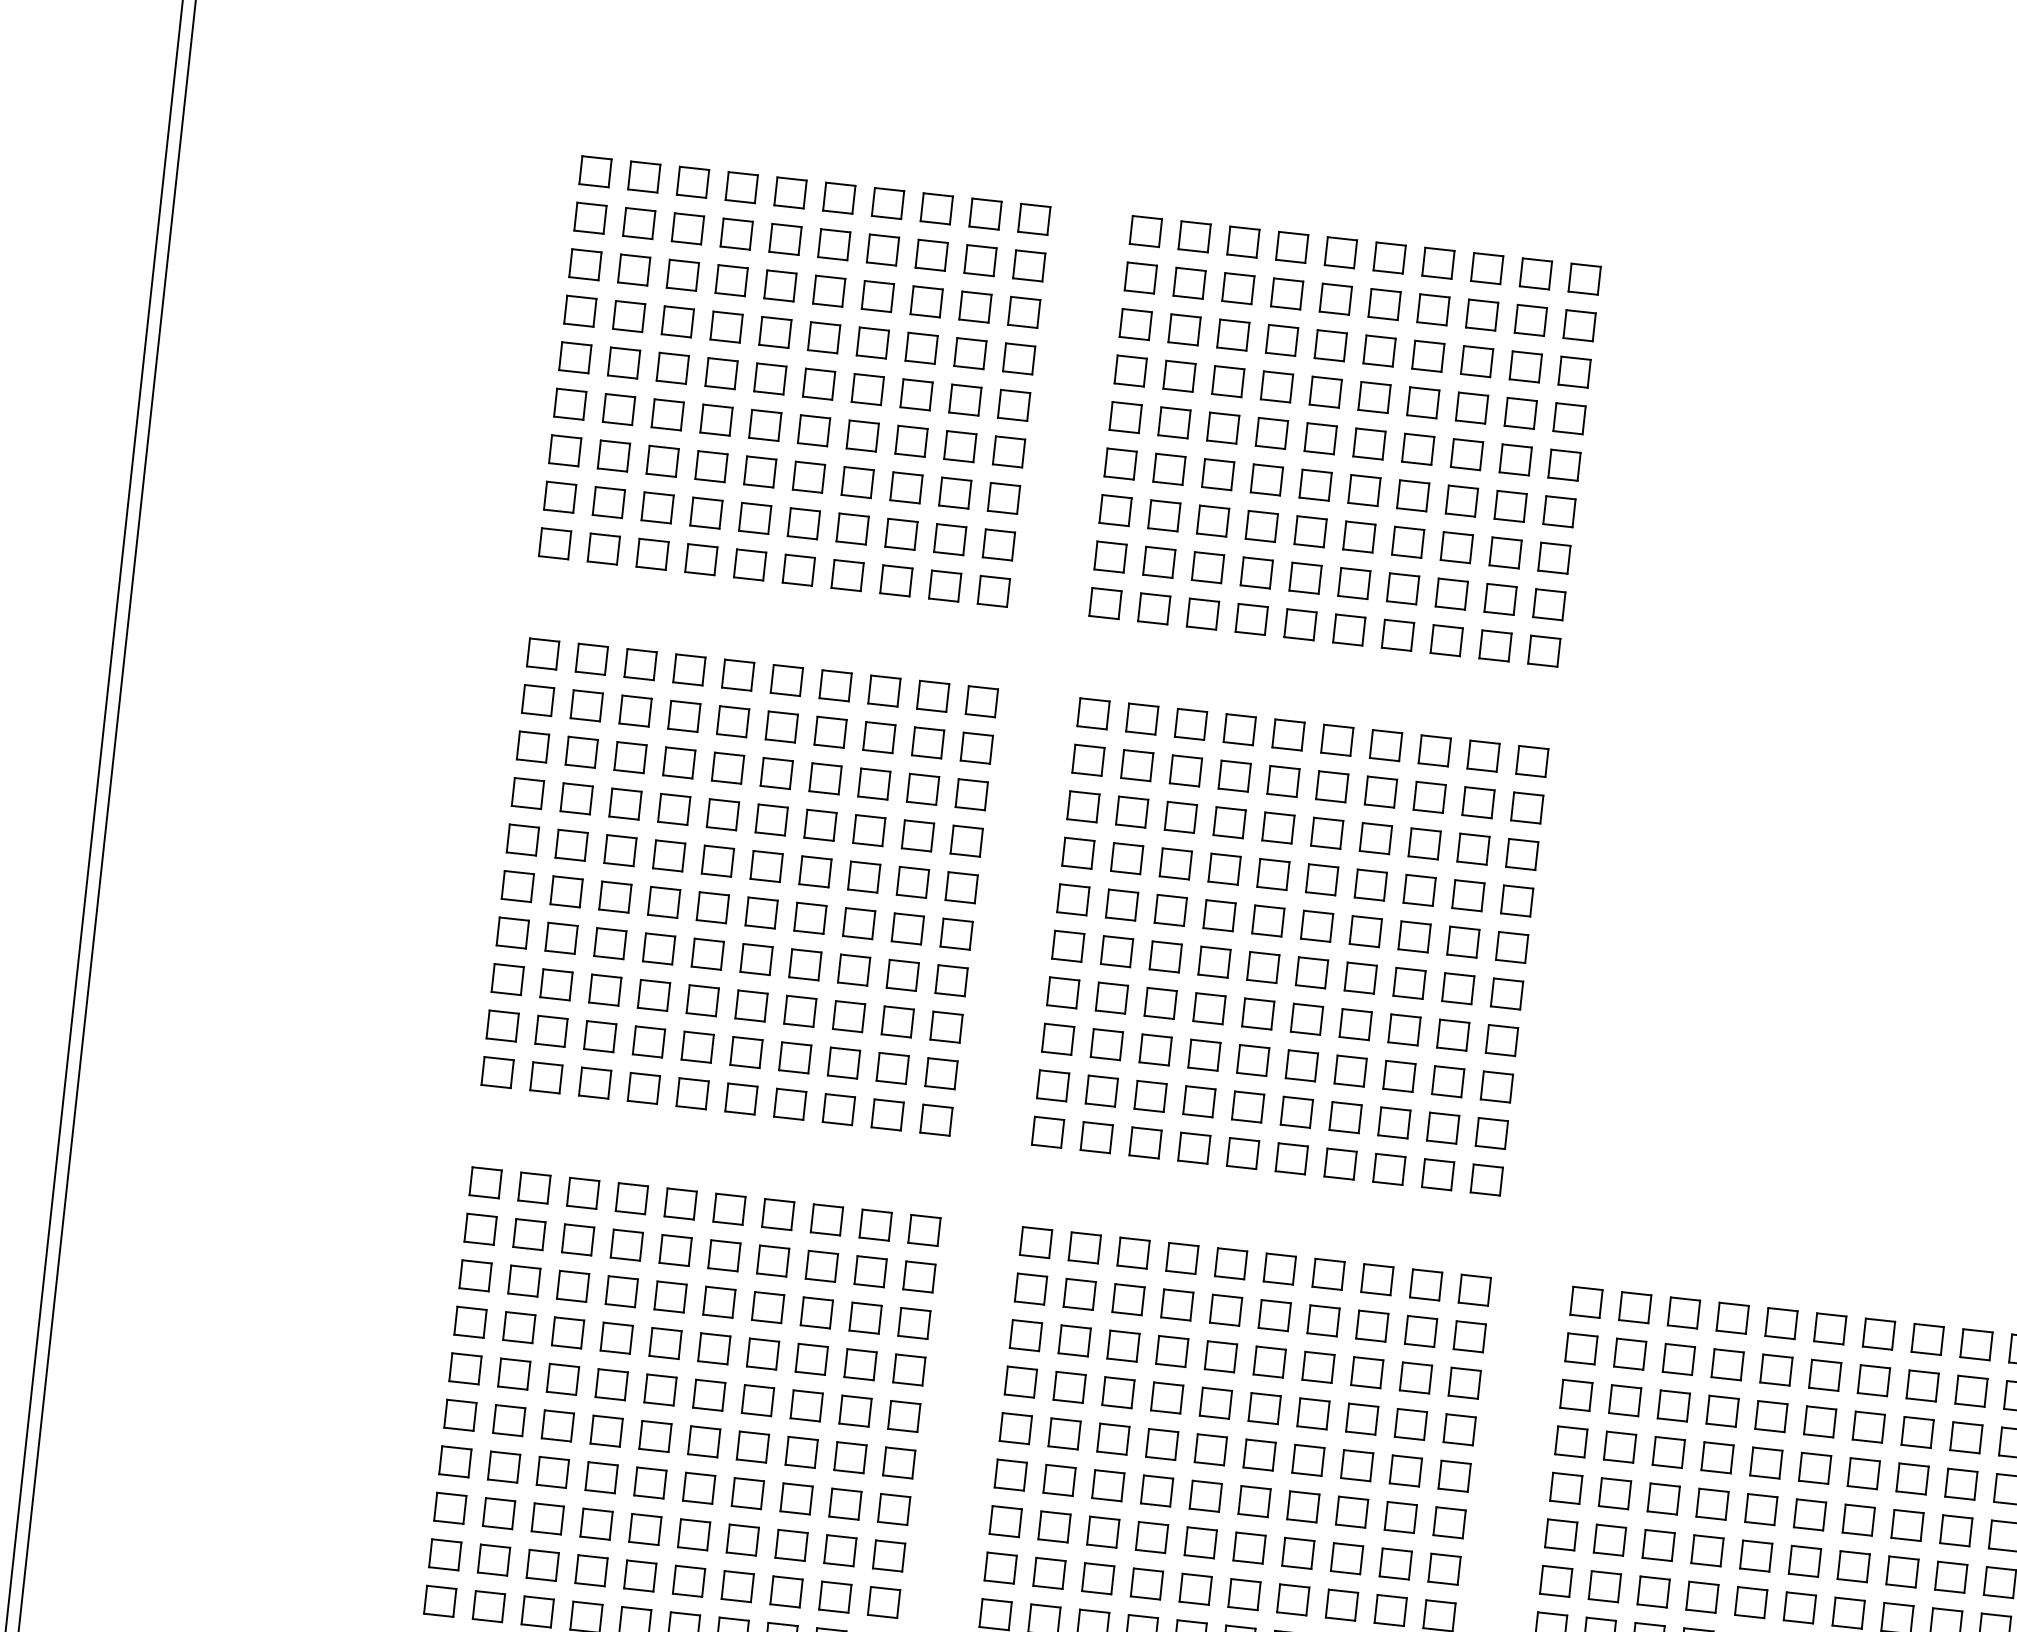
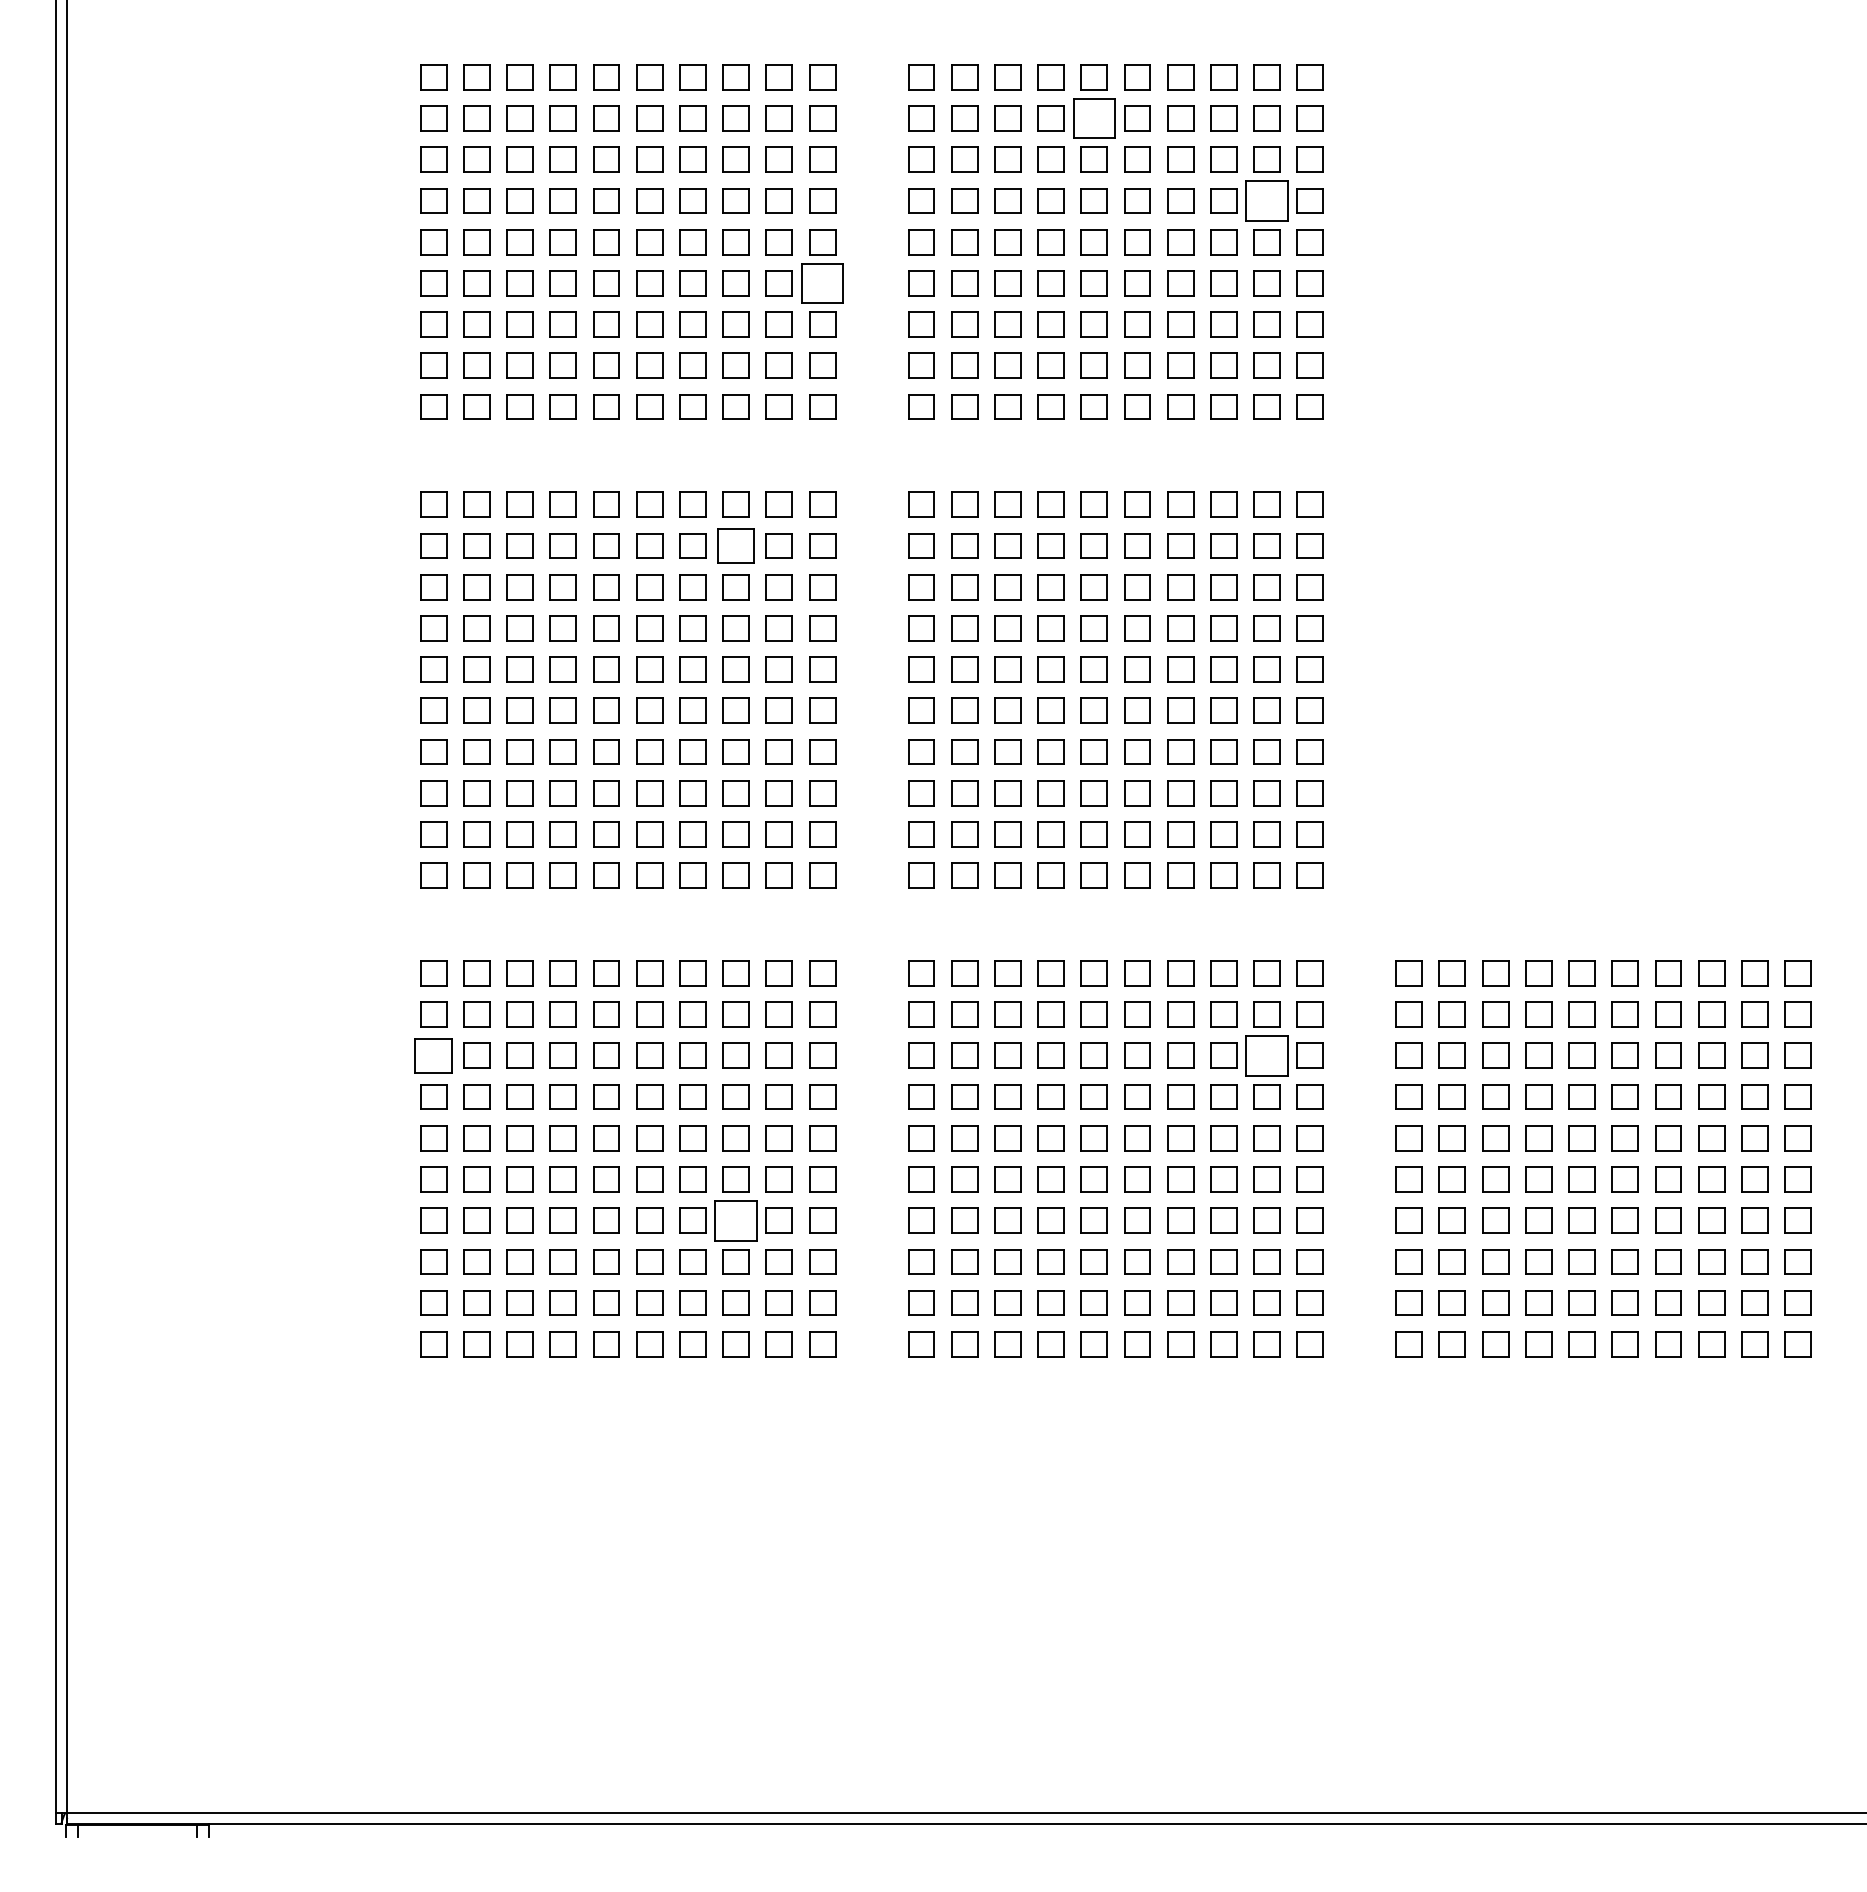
part: (1334, 299) -> (1093, 118), size x1.6
part: (1520, 412) -> (1266, 200), size x1.6
part: (1008, 452) -> (822, 283), size x1.6
part: (878, 736) -> (735, 545), size x1.4
part: (475, 1275) -> (433, 1055), size x1.4
part: (1415, 1377) -> (1266, 1055), size x1.6
part: (795, 1498) -> (735, 1220), size x1.6

